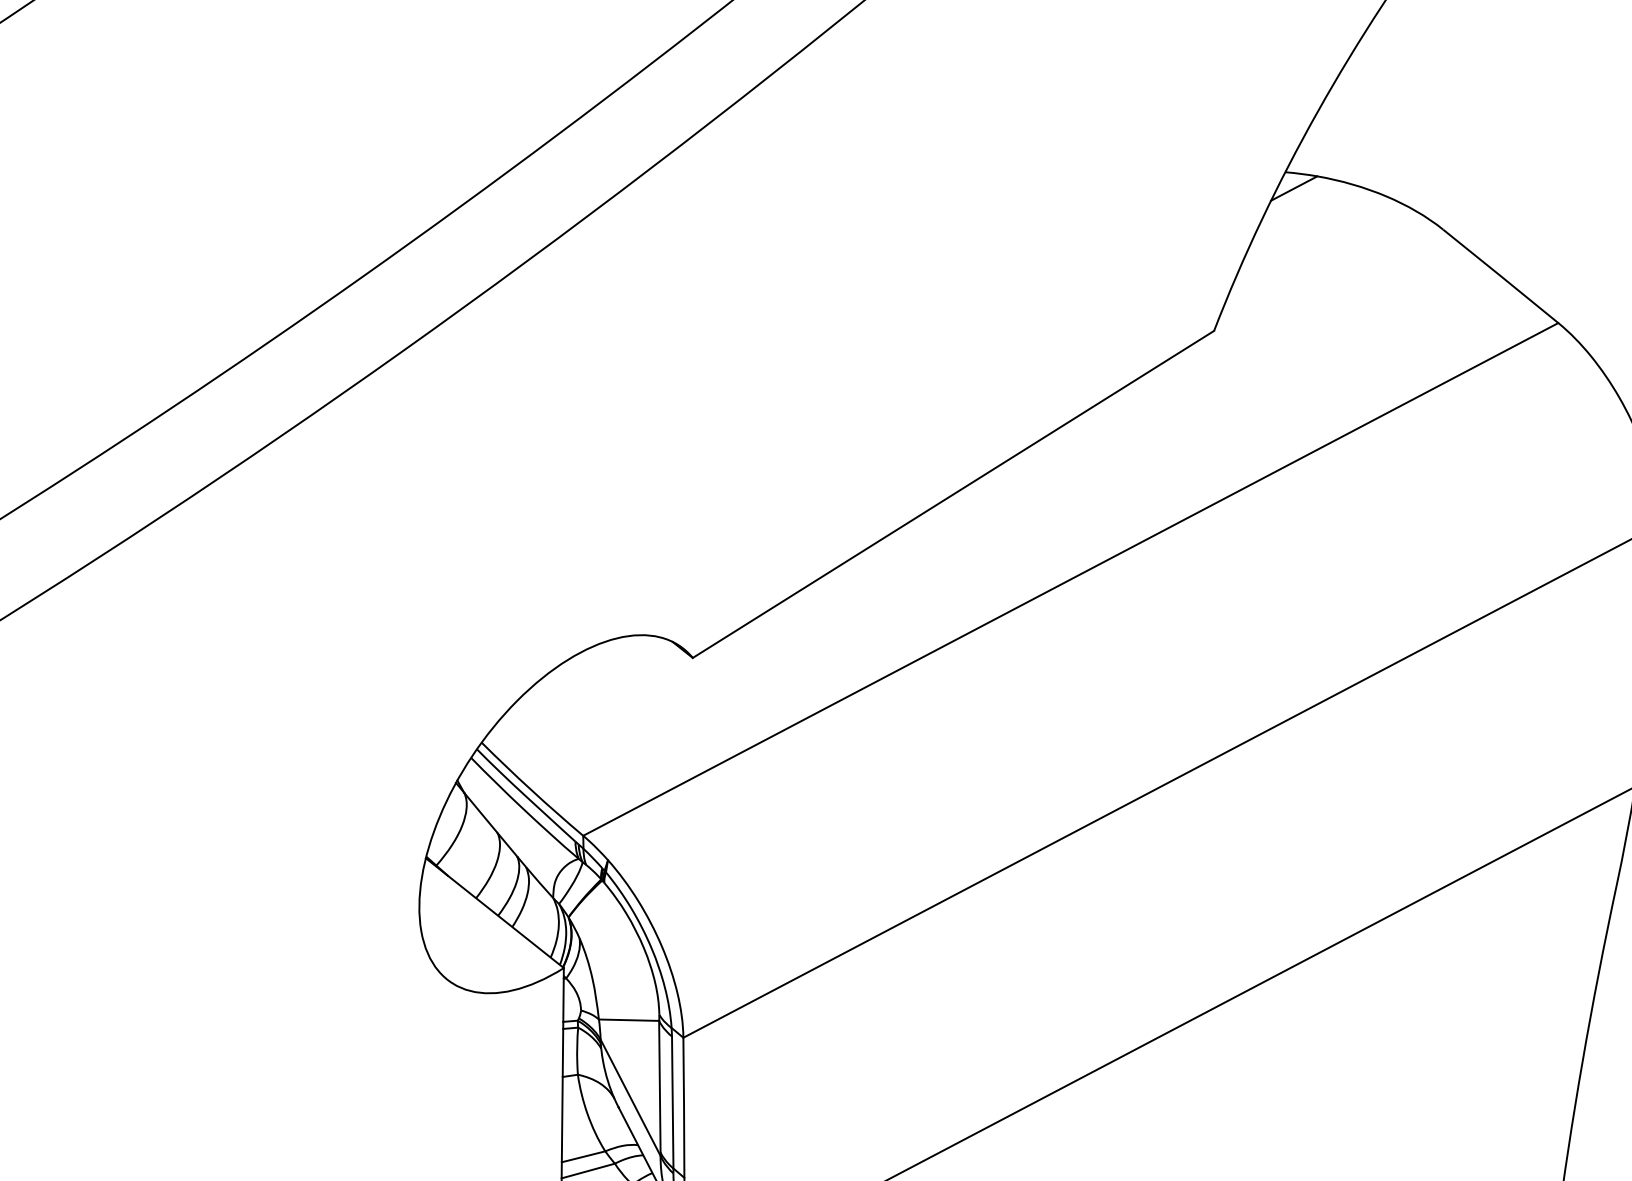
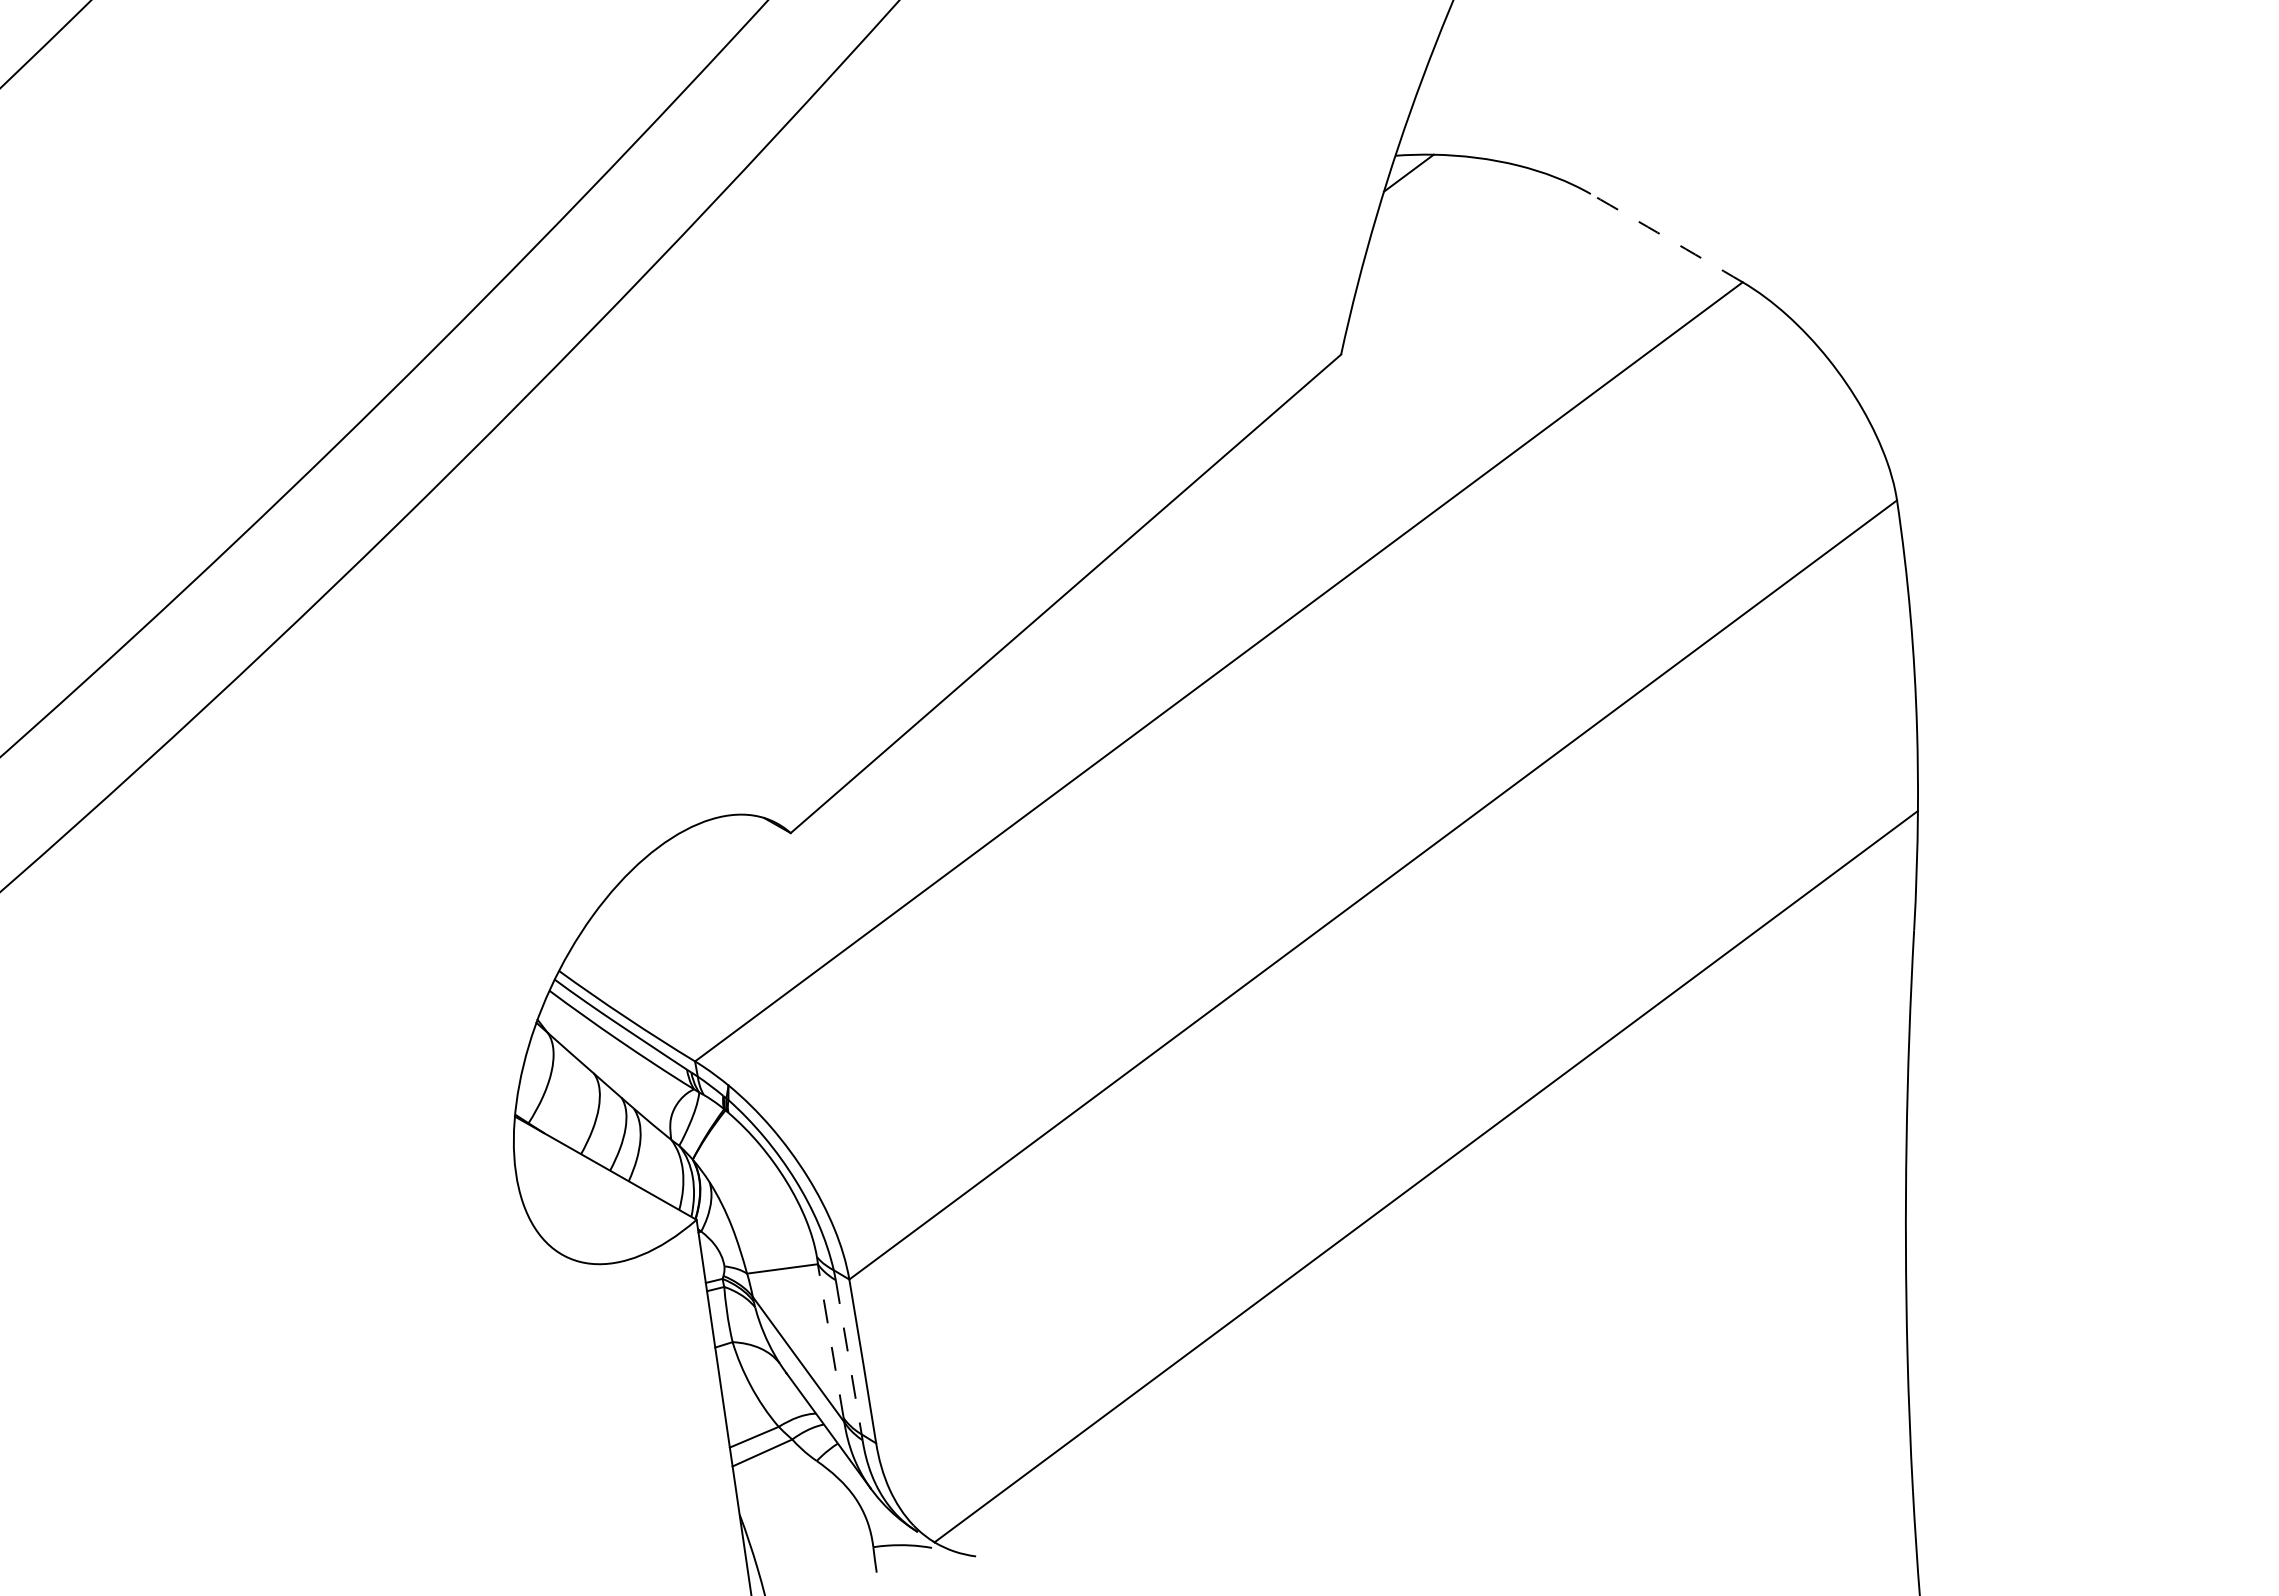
arc: (1500, 276) -> (1666, 238), solid -> dashed
line: (659, 1086) -> (830, 1340), solid -> dashed
line: (672, 1102) -> (848, 1357), solid -> dashed

